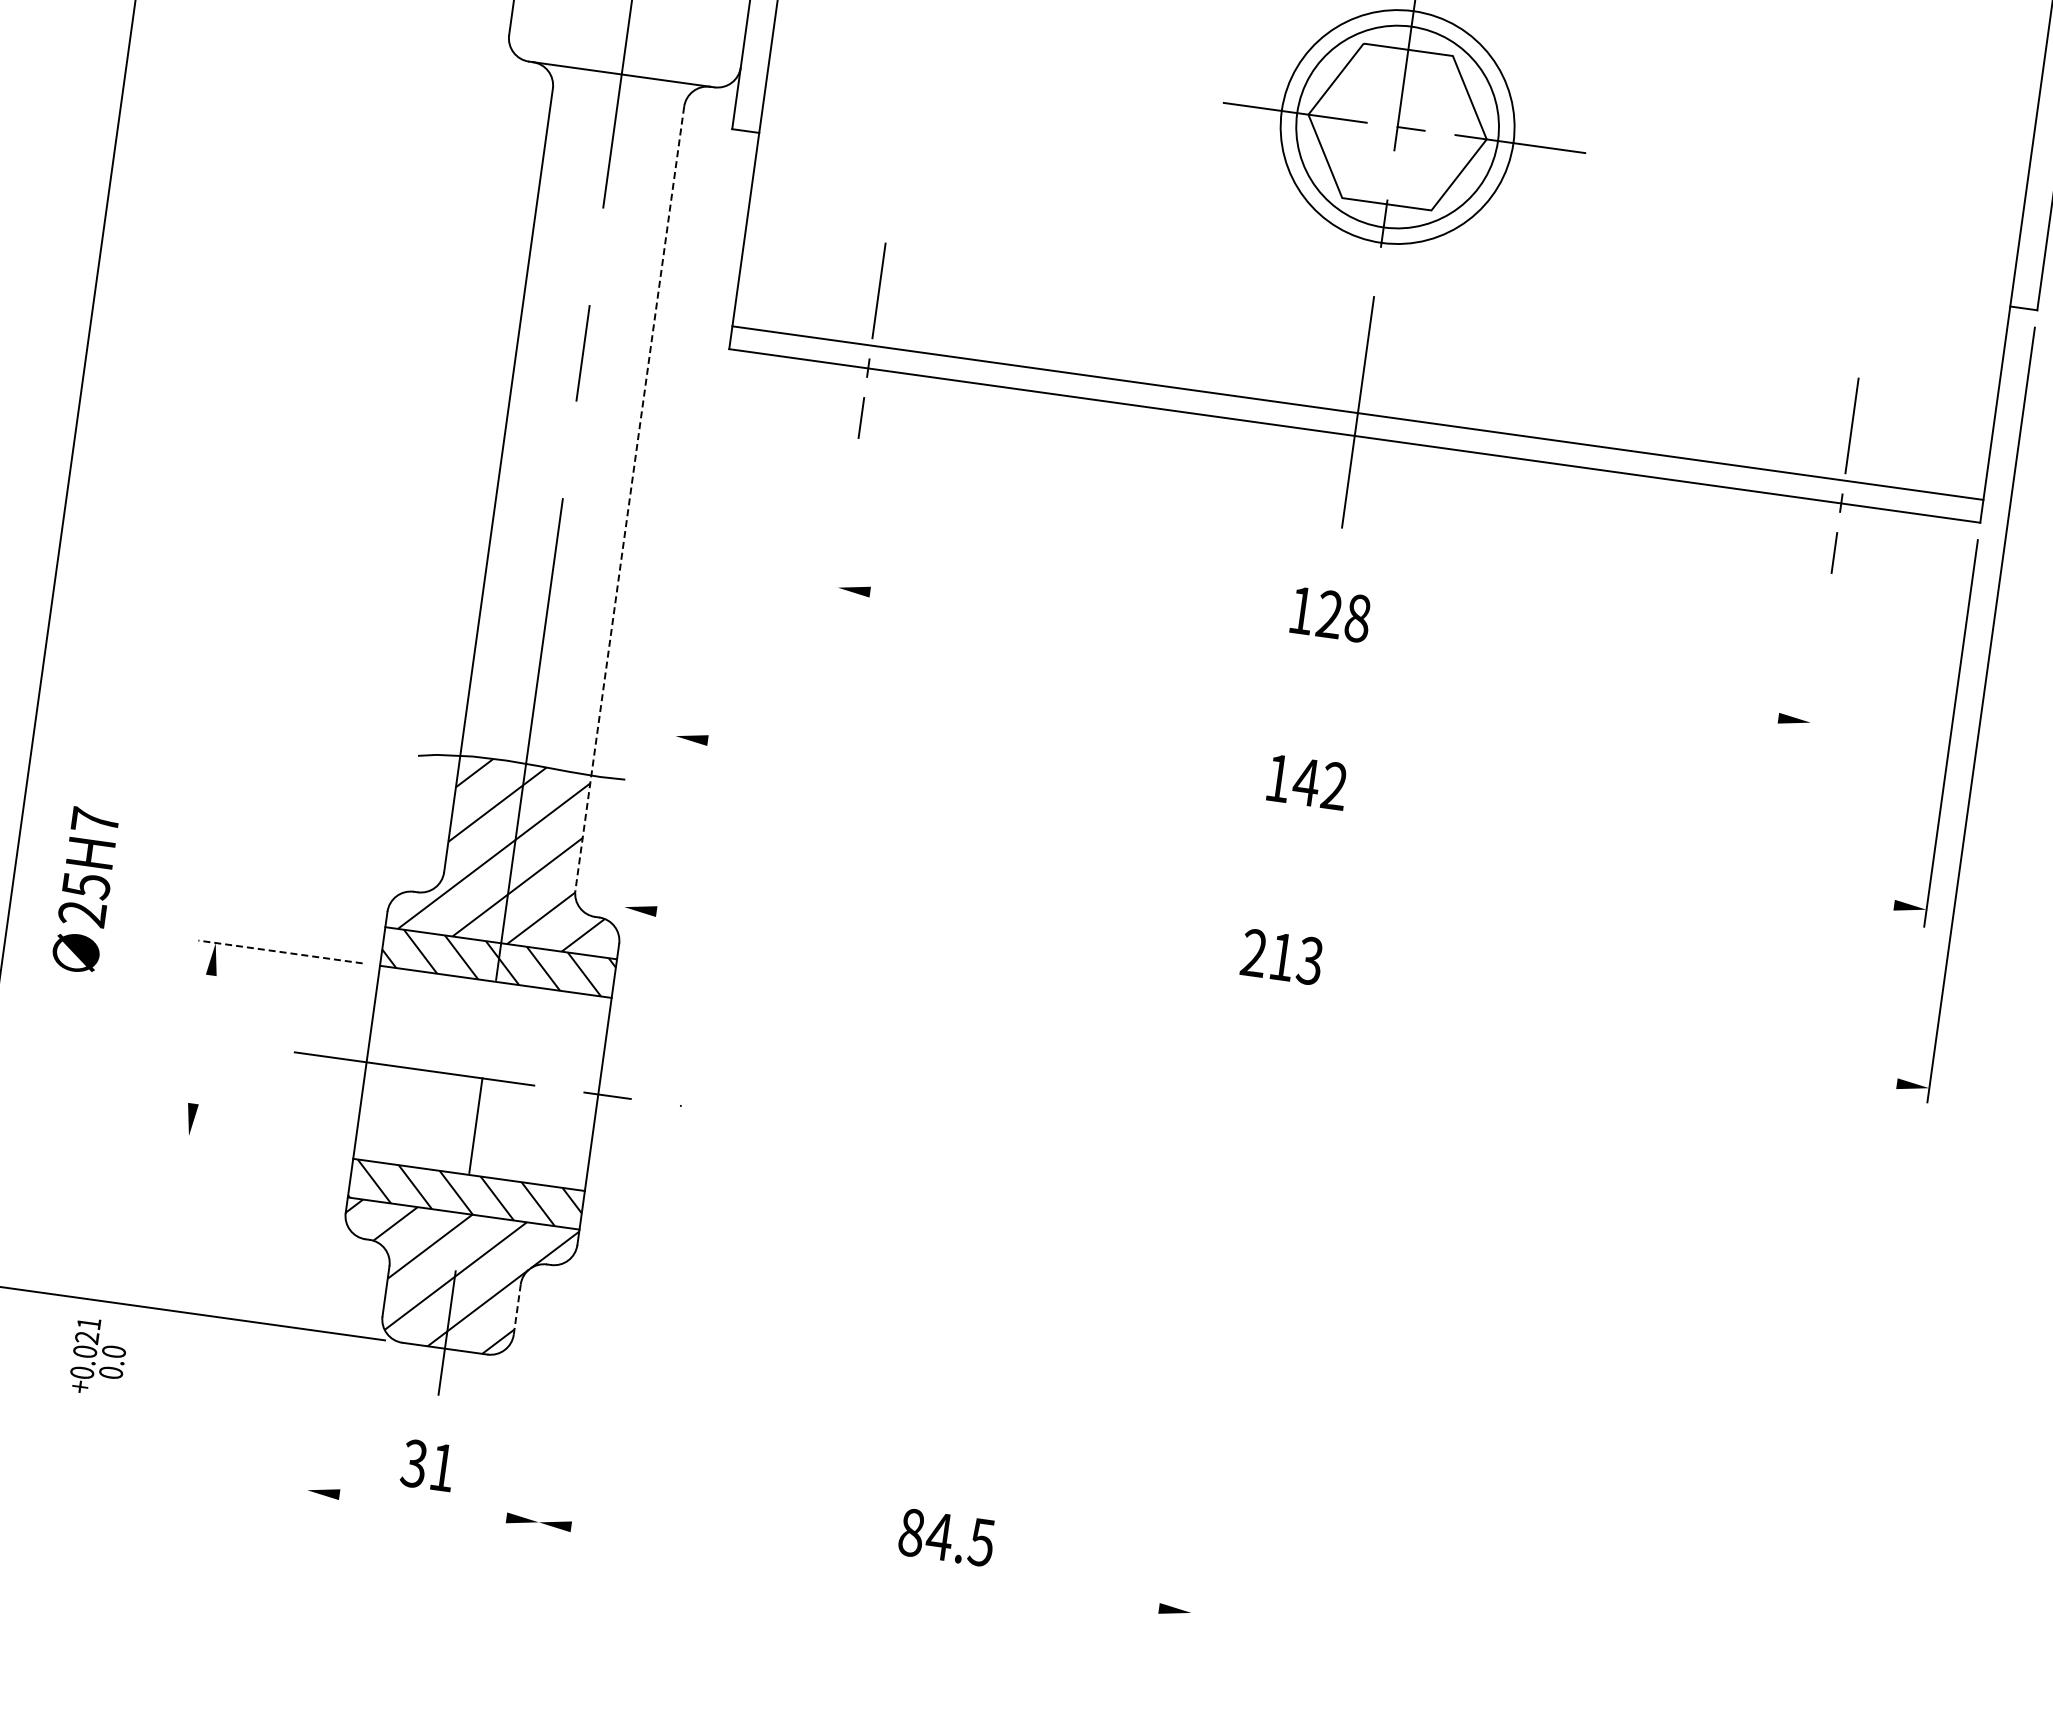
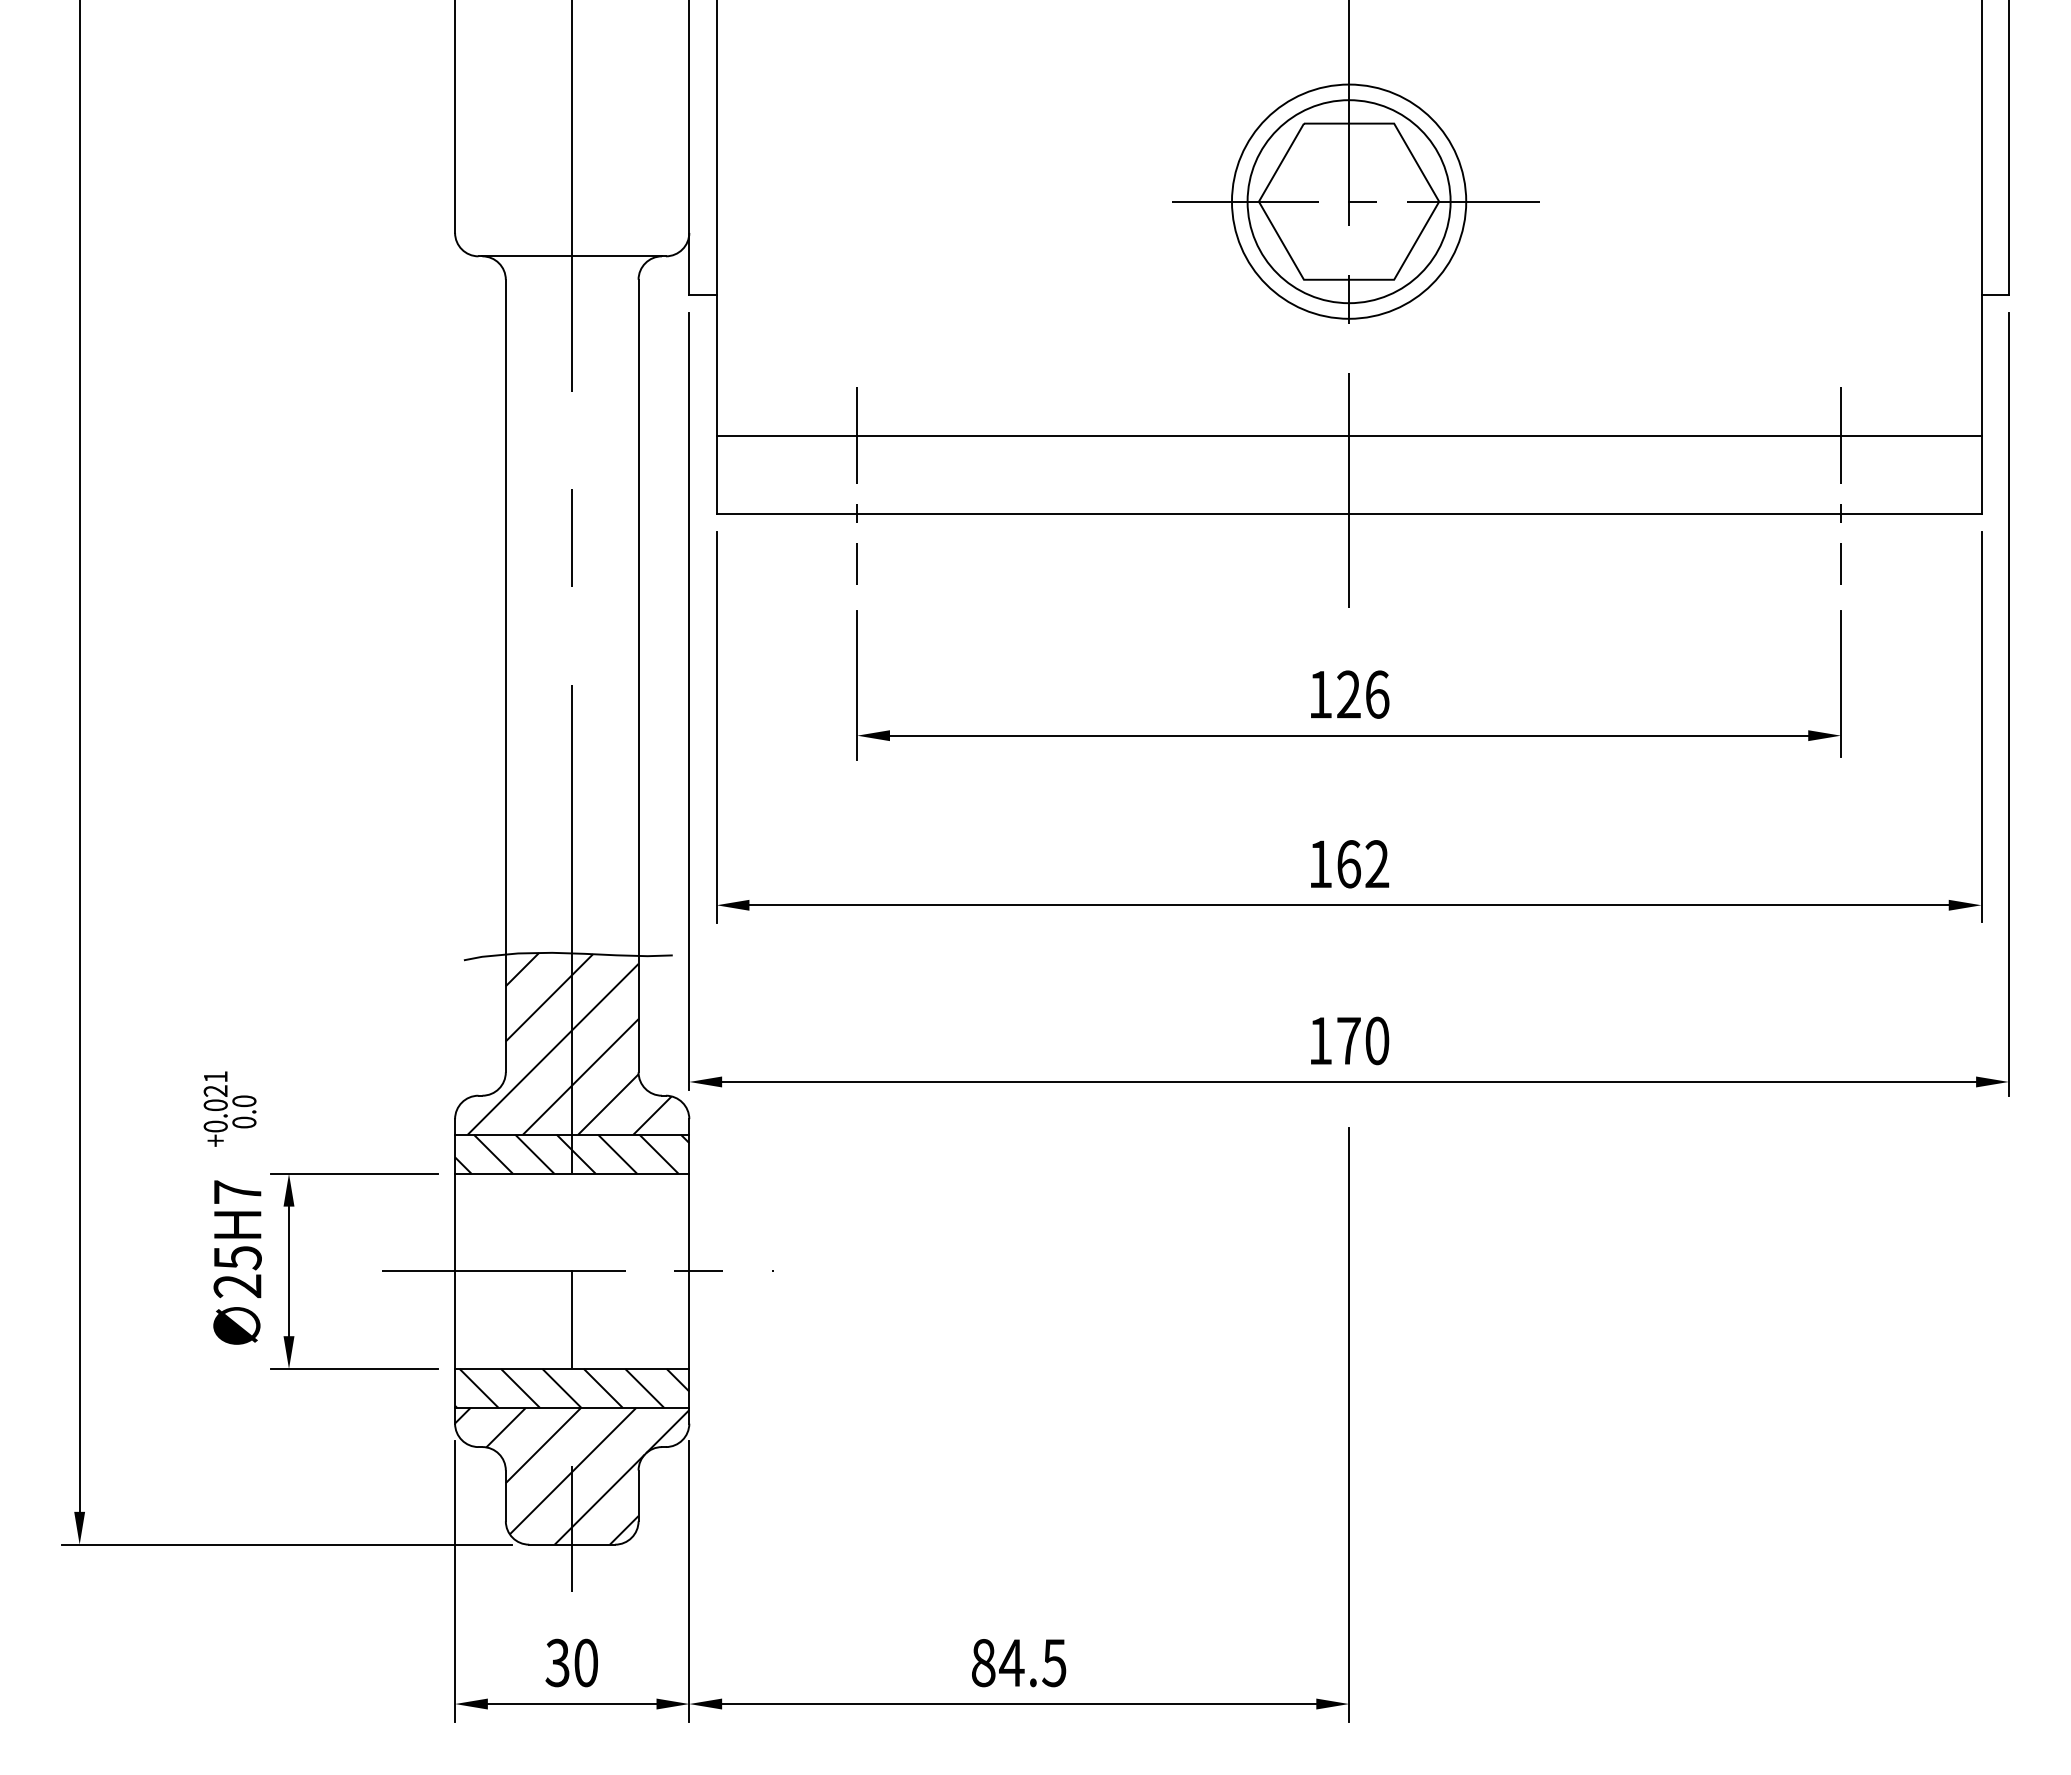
line: (1357, 412) -> (1348, 435), moved
line: (629, 499) -> (638, 676), dashed -> solid
line: (676, 530) -> (689, 701), added
line: (845, 538) -> (857, 685), added
line: (699, 560) -> (716, 727), added
text: (1358, 618) -> (1377, 694), 128 -> 126
line: (1323, 654) -> (1348, 735), added
line: (1818, 671) -> (1841, 683), added
text: (1306, 782) -> (1348, 864), 142 -> 162
line: (1300, 823) -> (1348, 905), added
text: (85, 890) -> (237, 1262), moved
line: (279, 951) -> (353, 1173), dashed -> solid
text: (1281, 956) -> (1348, 1040), 213 -> 170
line: (1277, 997) -> (1349, 1081), added
line: (202, 1039) -> (289, 1271), added
line: (253, 1145) -> (354, 1369), added
line: (517, 1310) -> (638, 1496), dashed -> solid
line: (1230, 1336) -> (1349, 1424), added
text: (98, 1356) -> (229, 1108), moved
line: (324, 1369) -> (455, 1581), added
line: (555, 1401) -> (689, 1581), added
text: (441, 1467) -> (585, 1662), 31 -> 30
line: (422, 1506) -> (571, 1704), added
text: (947, 1538) -> (1019, 1663), moved
line: (865, 1568) -> (1019, 1704), added

